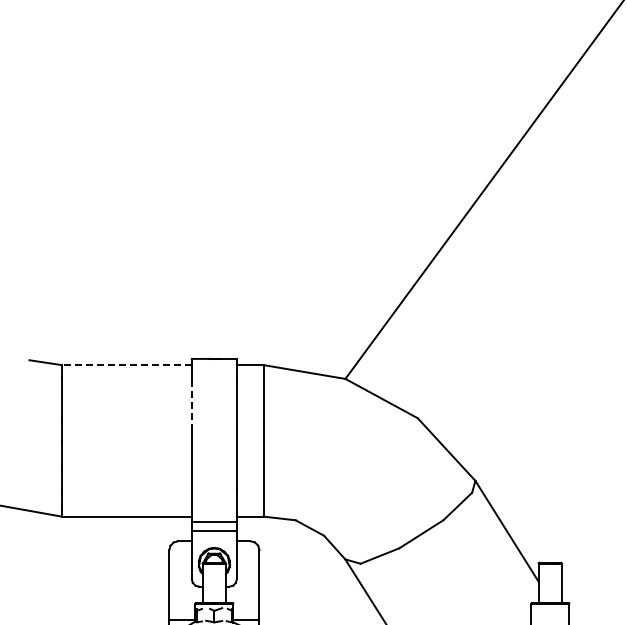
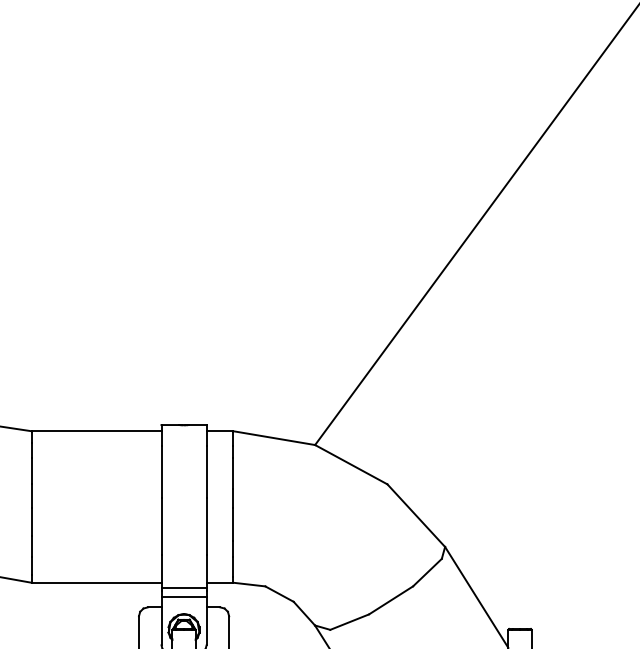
line: (126, 365) -> (96, 431), dashed -> solid
line: (191, 406) -> (161, 472), dashed -> solid

